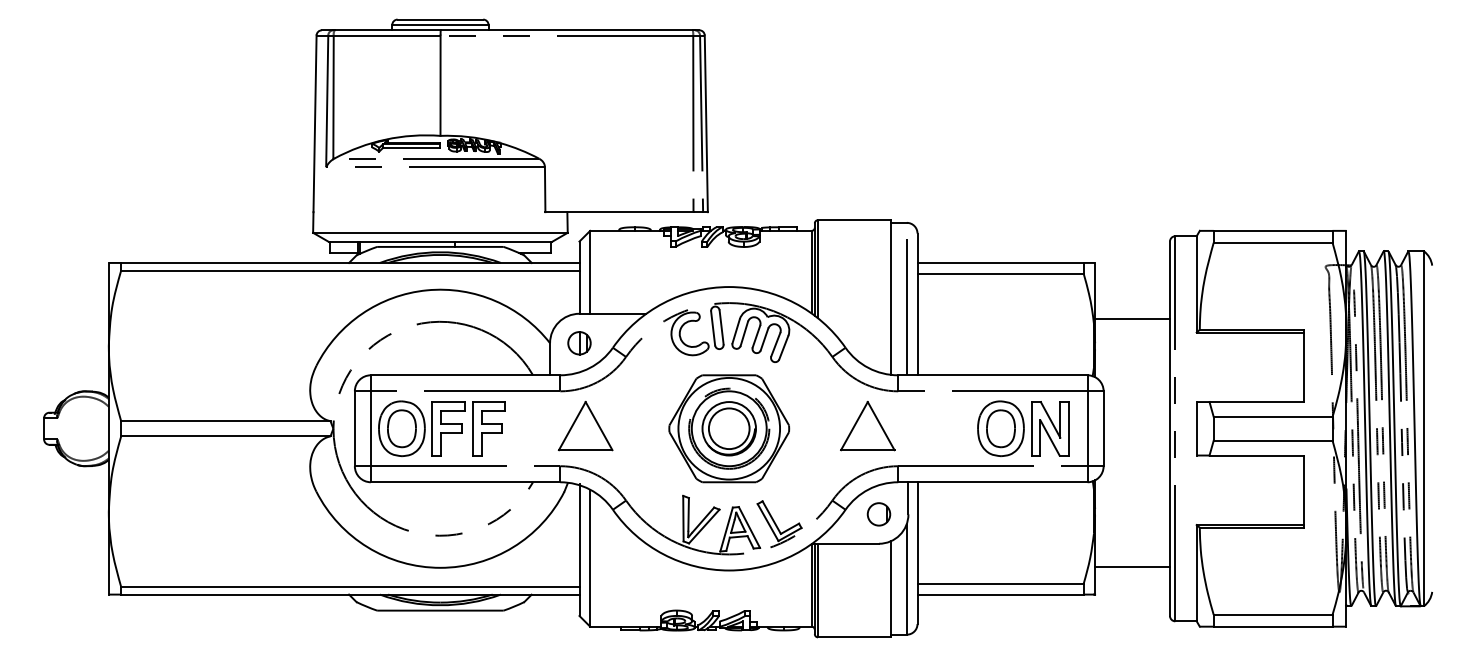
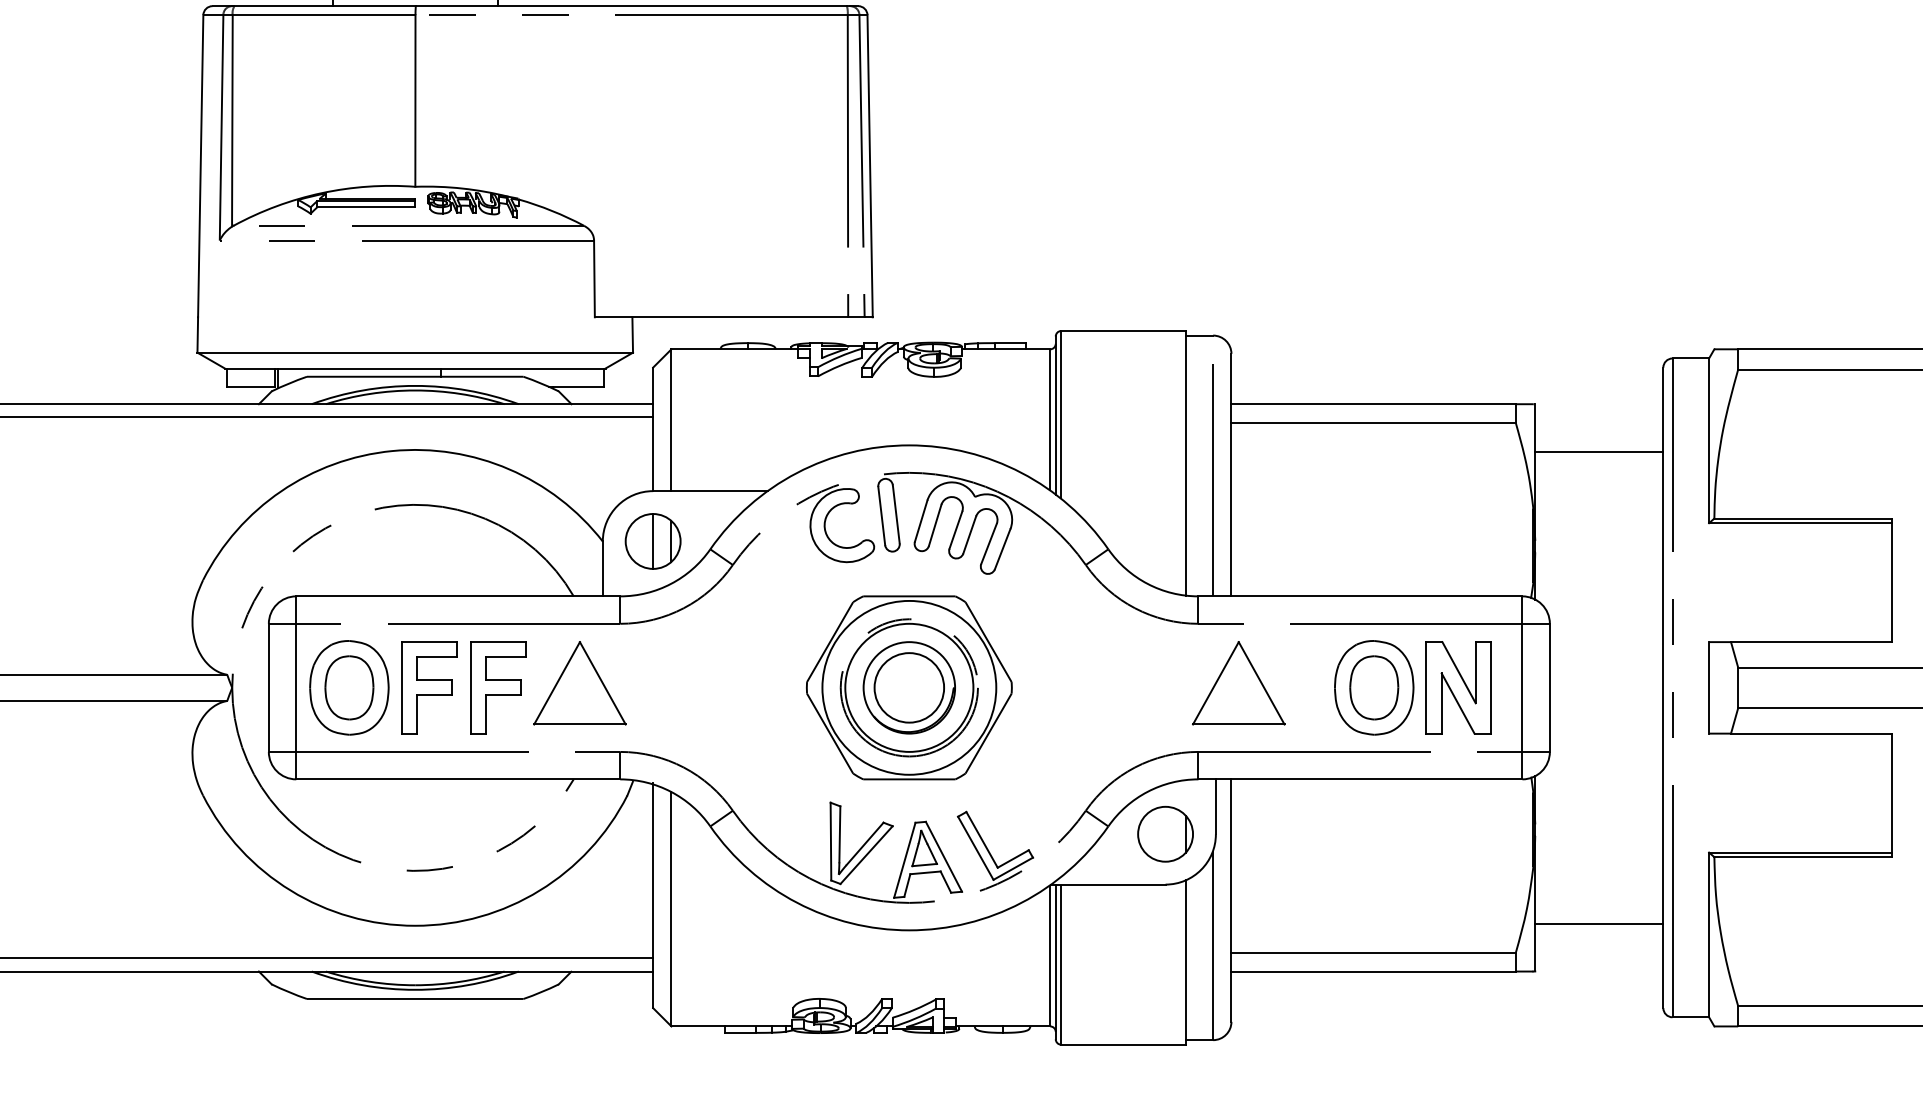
line: (1132, 318) -> (1599, 451), moved
part: (579, 343) -> (653, 541), size x1.43
part: (585, 425) -> (579, 682), moved
part: (867, 426) -> (1238, 683), moved
part: (878, 514) -> (1164, 834), size x1.43

